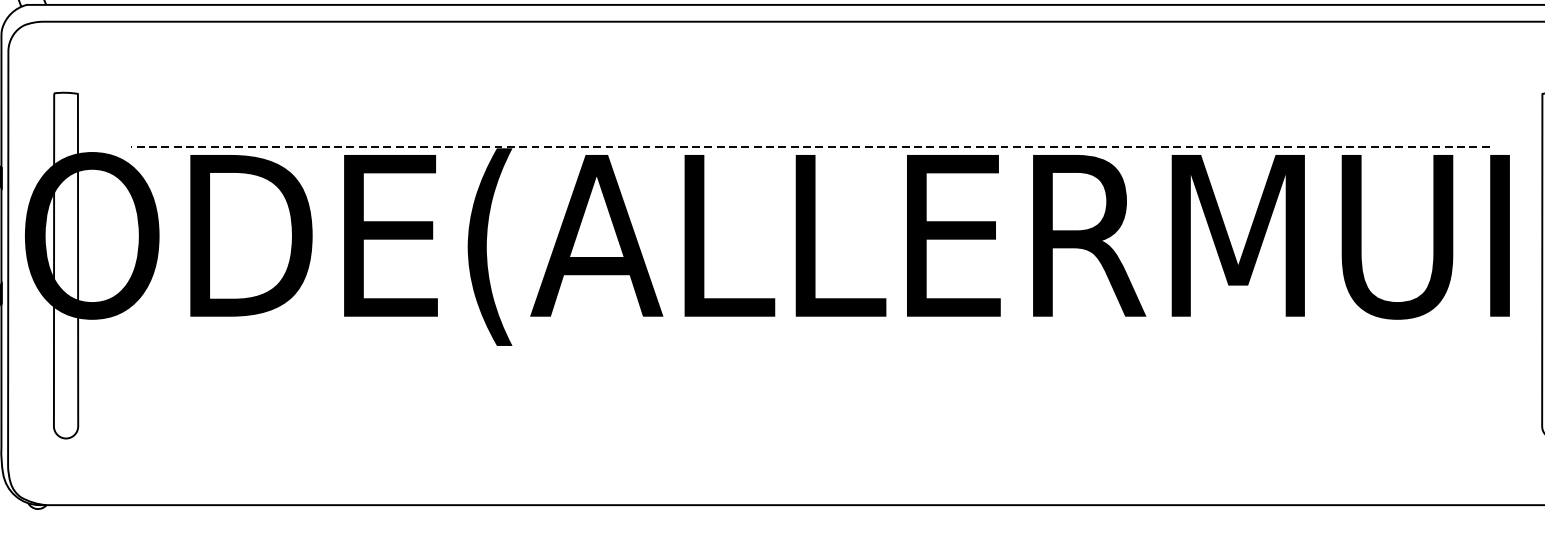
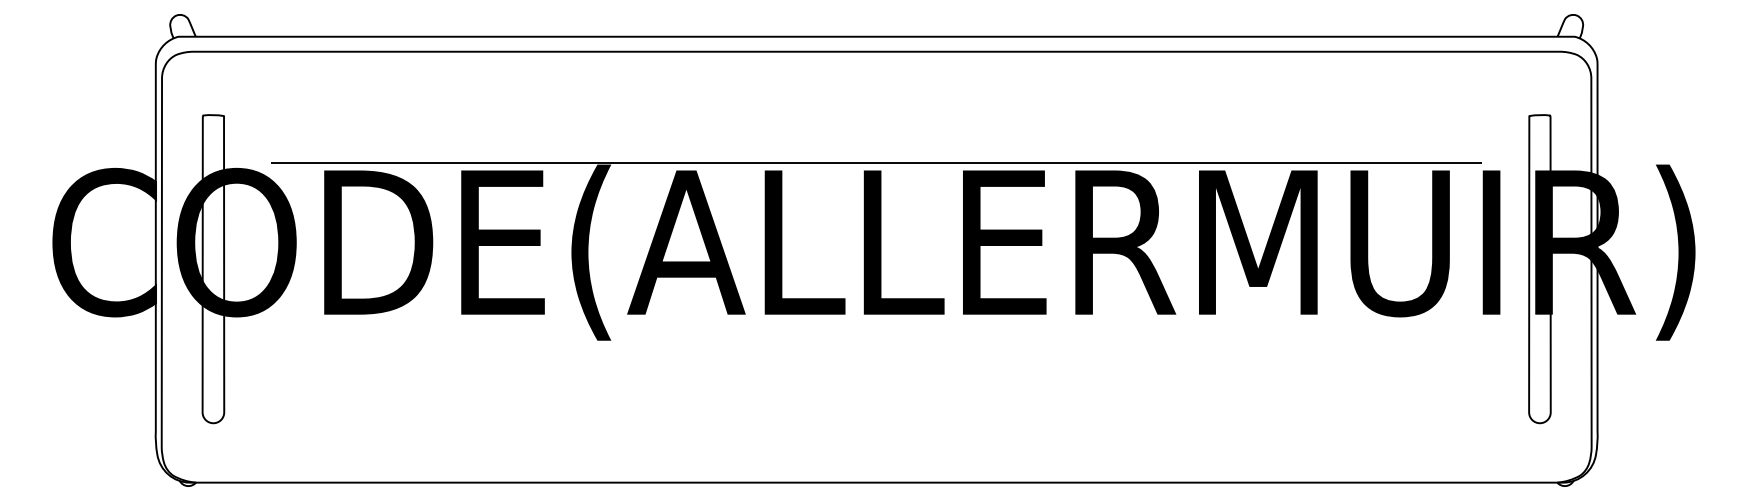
line: (809, 147) -> (876, 163), dashed -> solid

